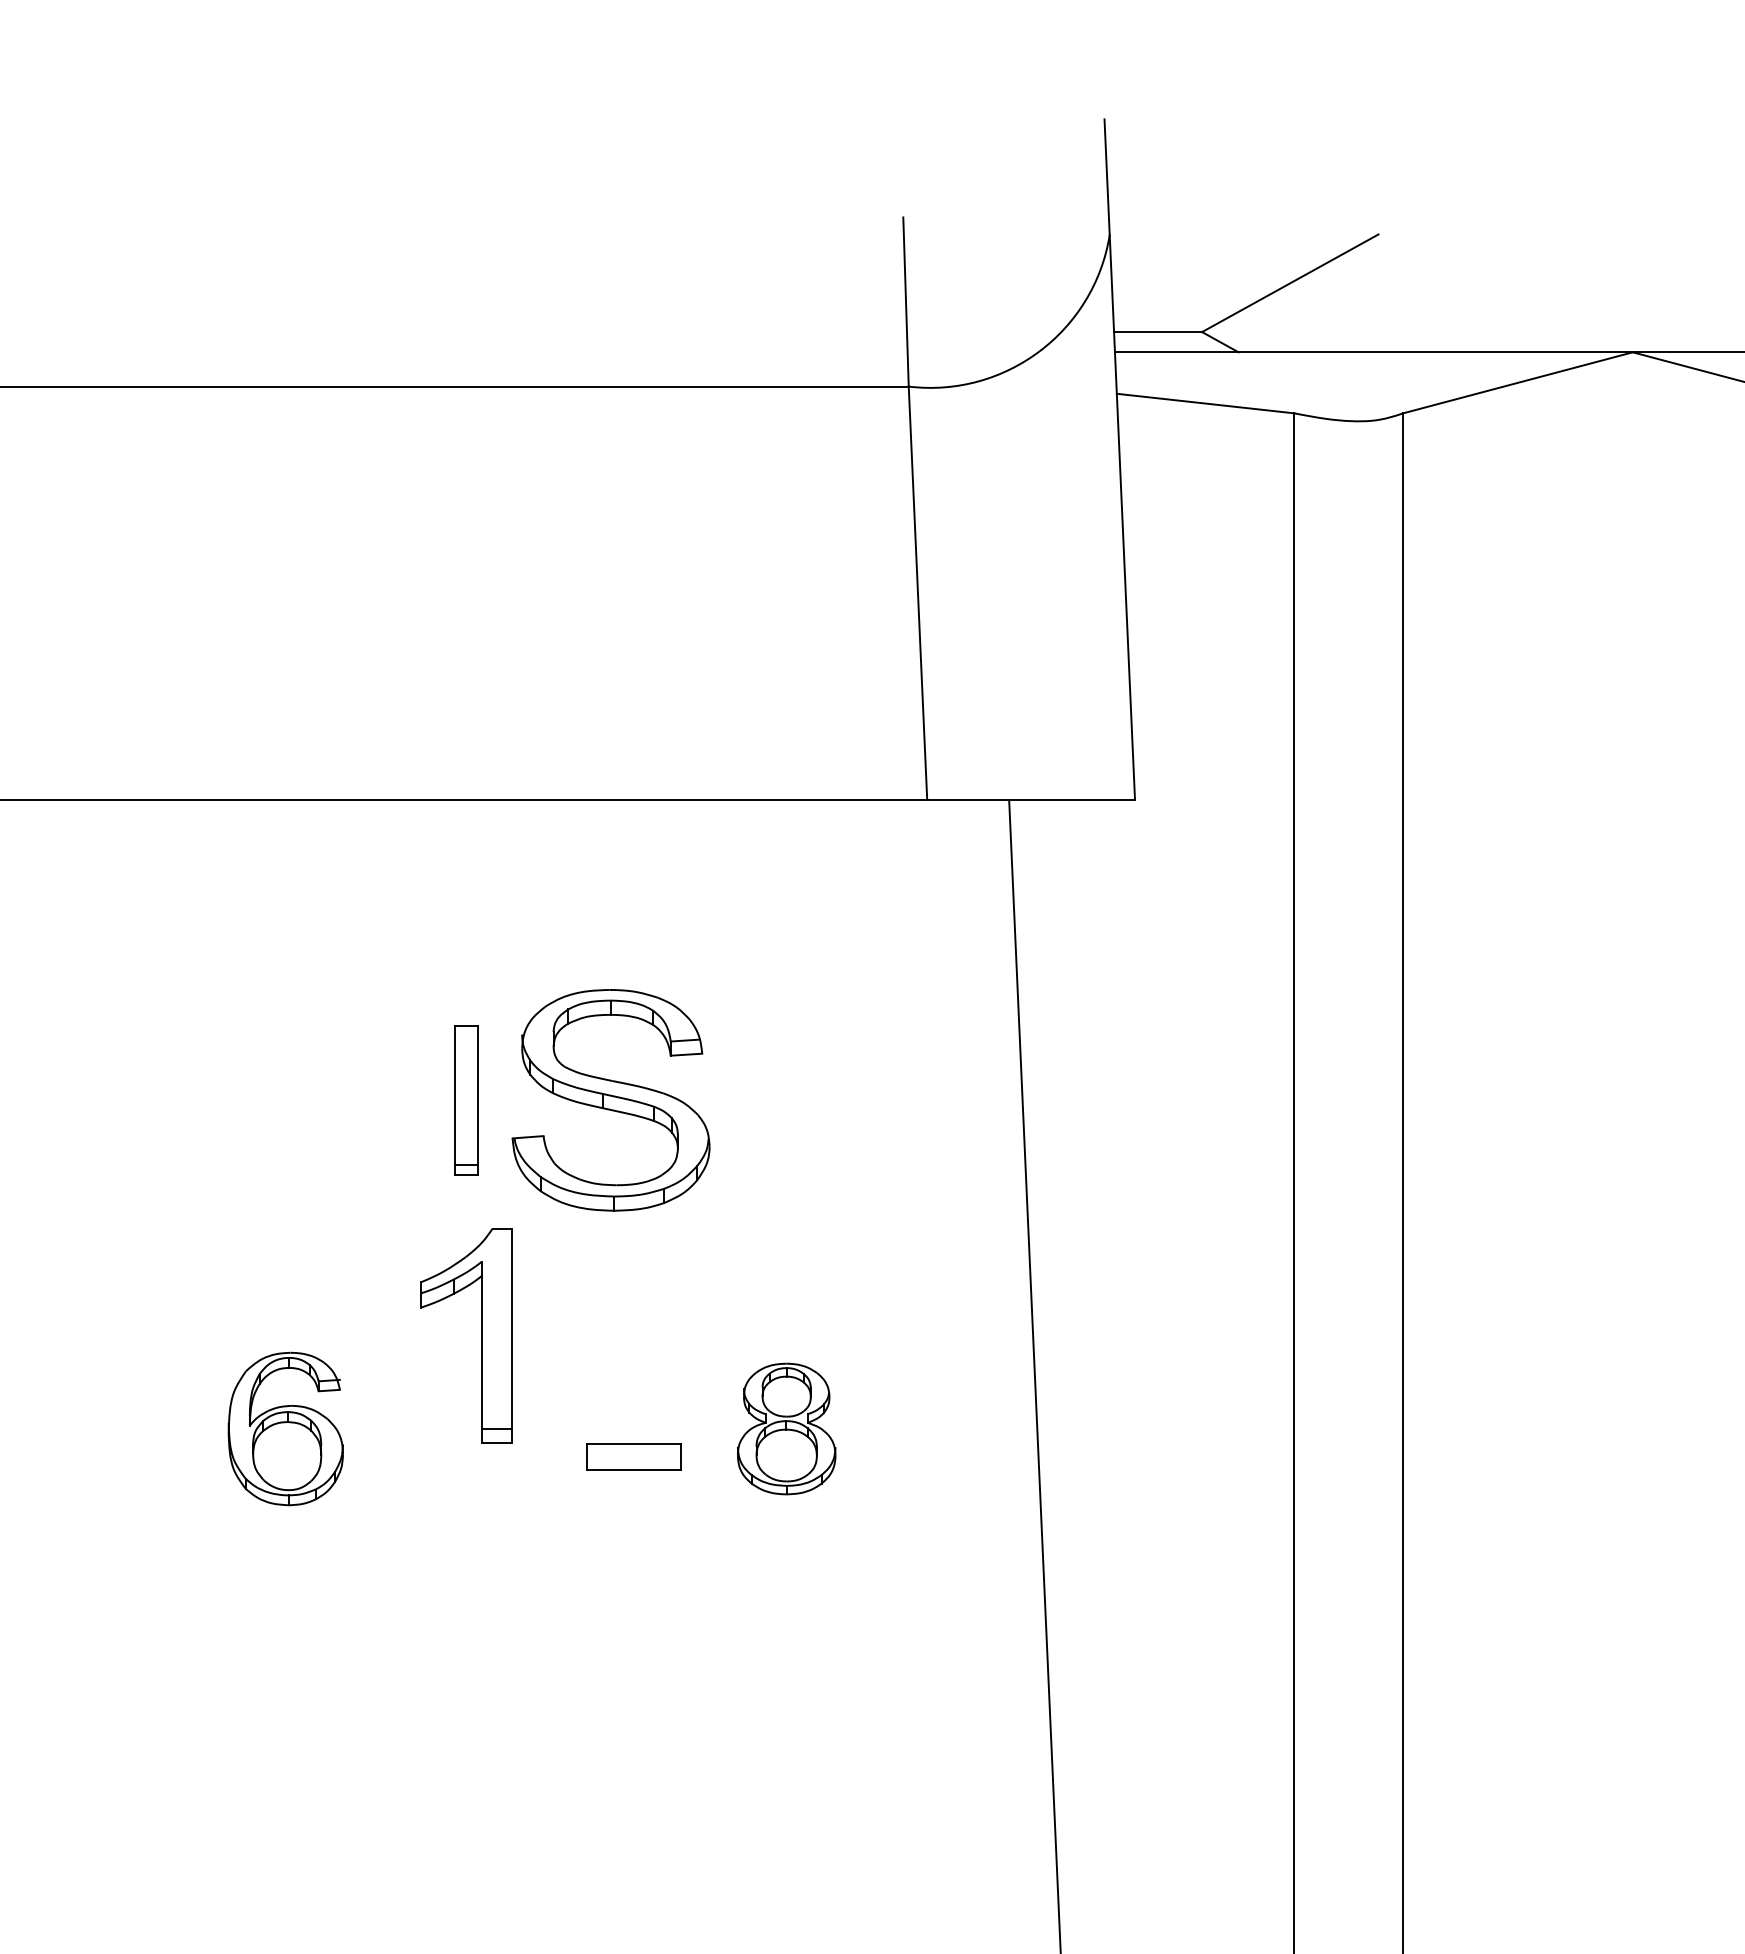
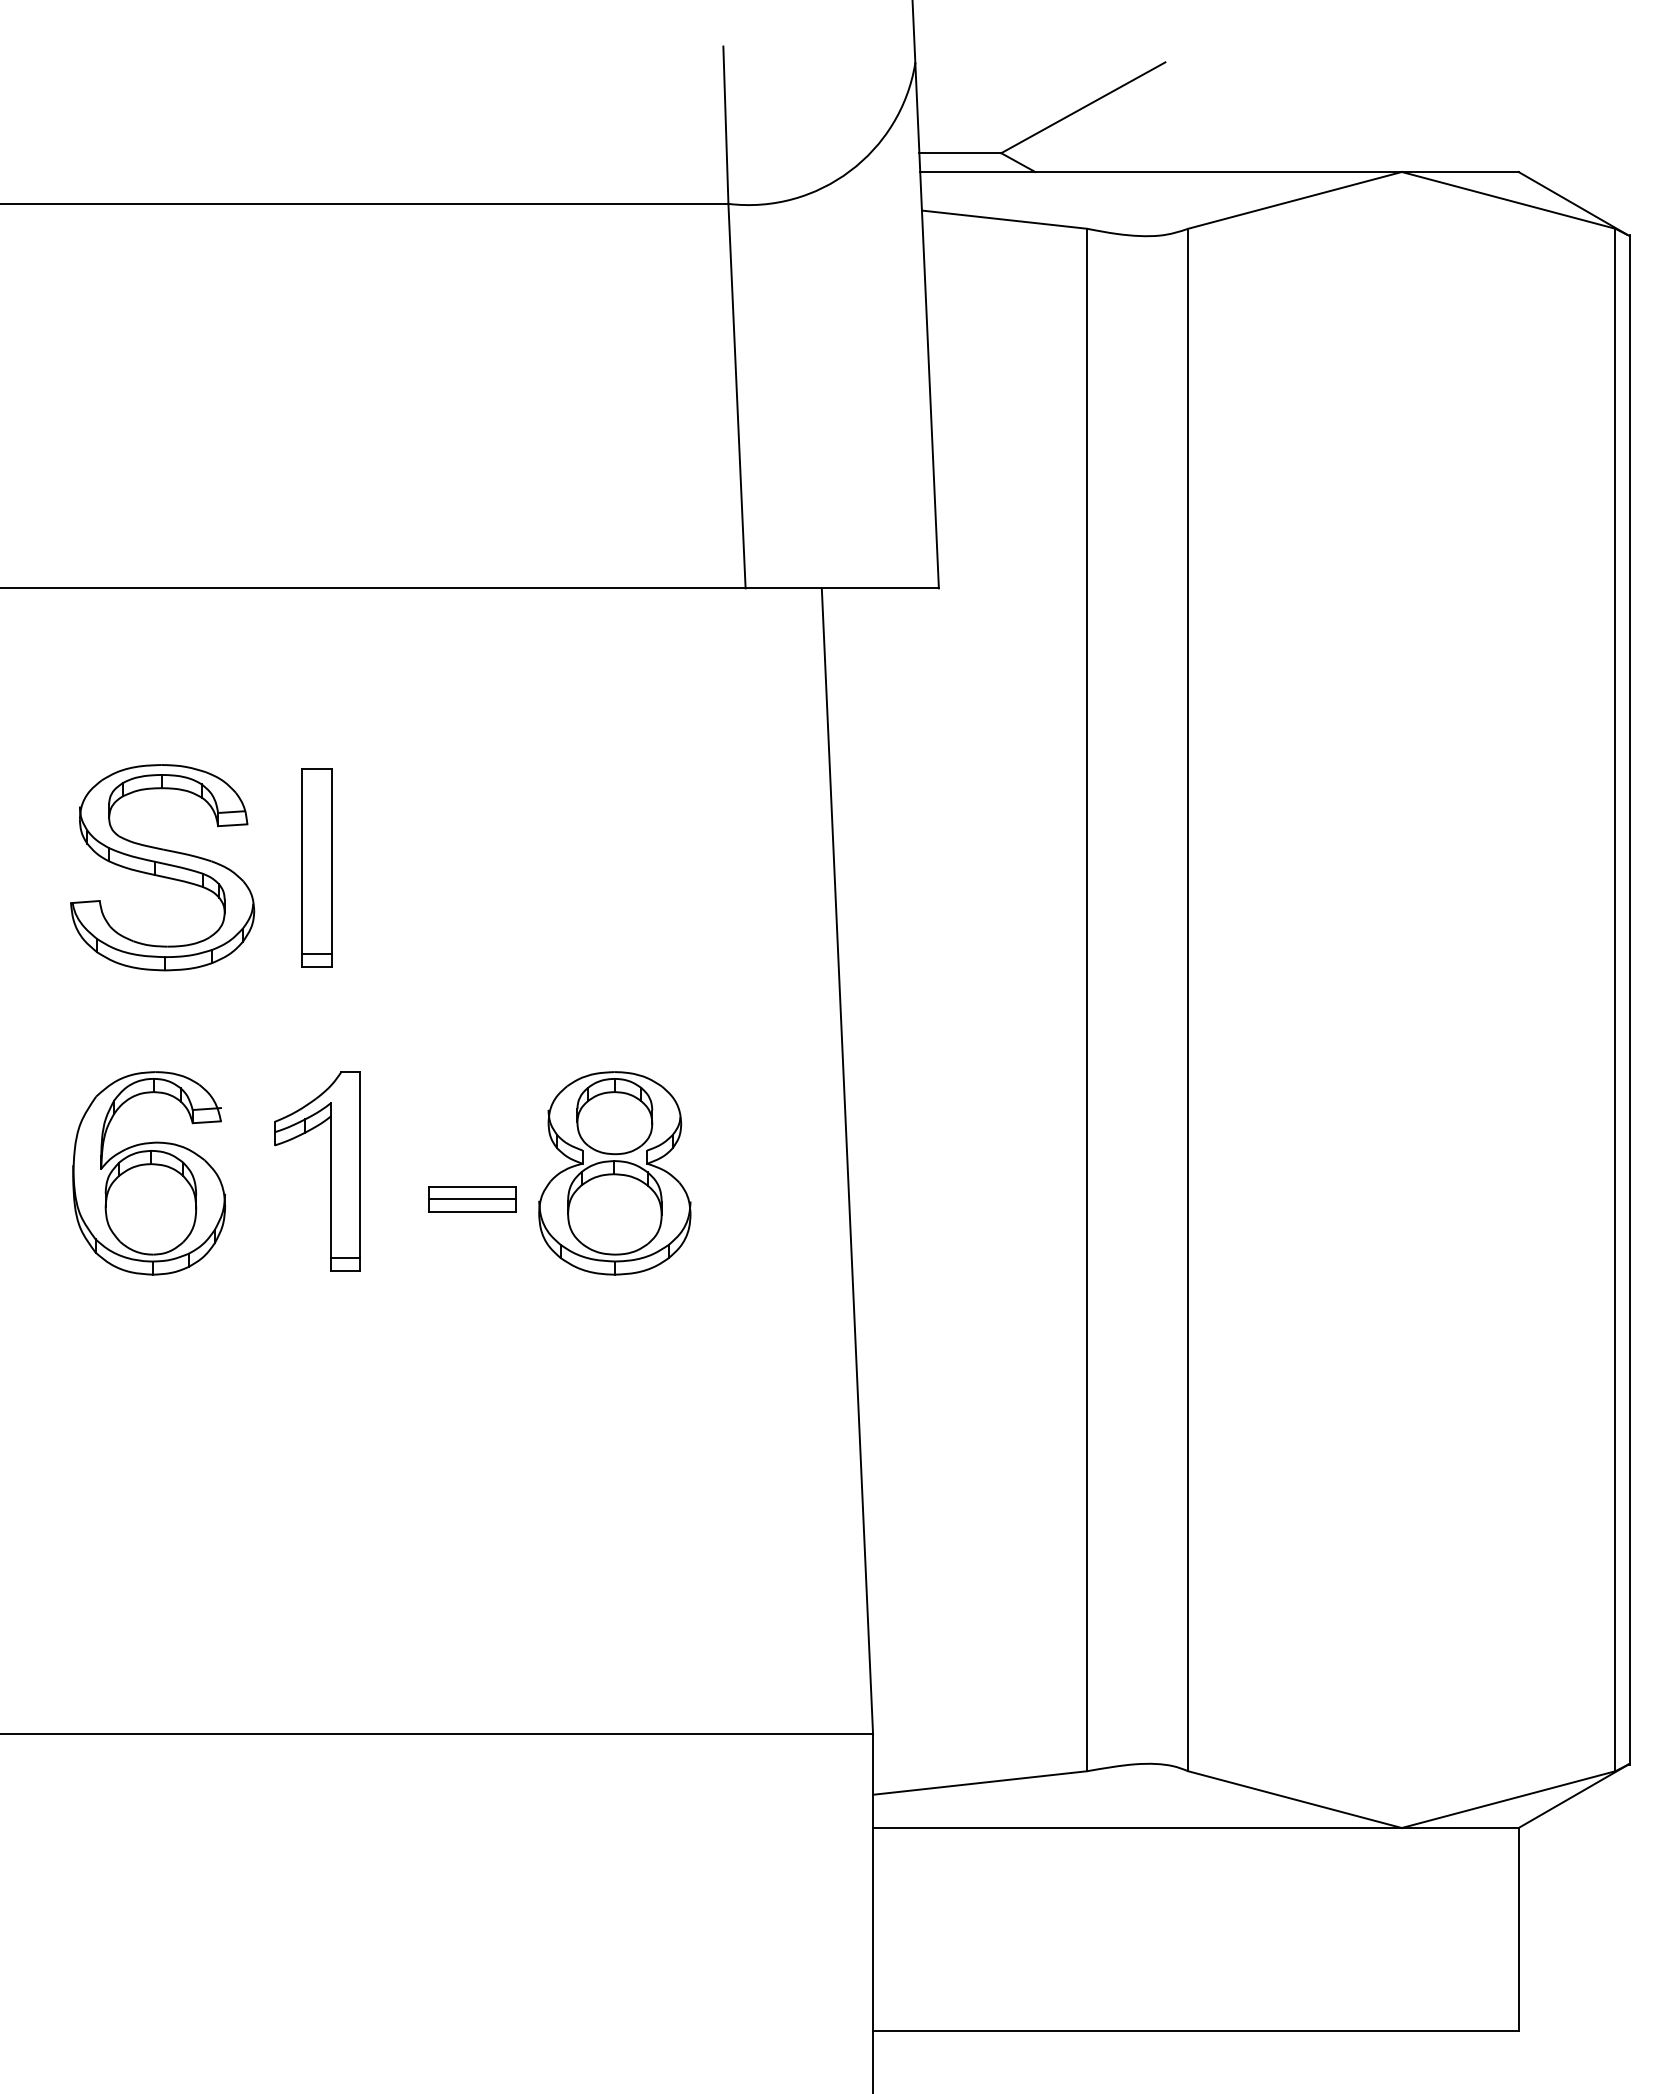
part: (465, 1100) -> (316, 867), size x1.43
part: (610, 1100) -> (162, 867), moved
part: (480, 1335) -> (330, 1171), moved
part: (285, 1429) -> (148, 1173), size x1.43
part: (786, 1429) -> (614, 1173), size x1.67
line: (633, 1456) -> (472, 1198), added

